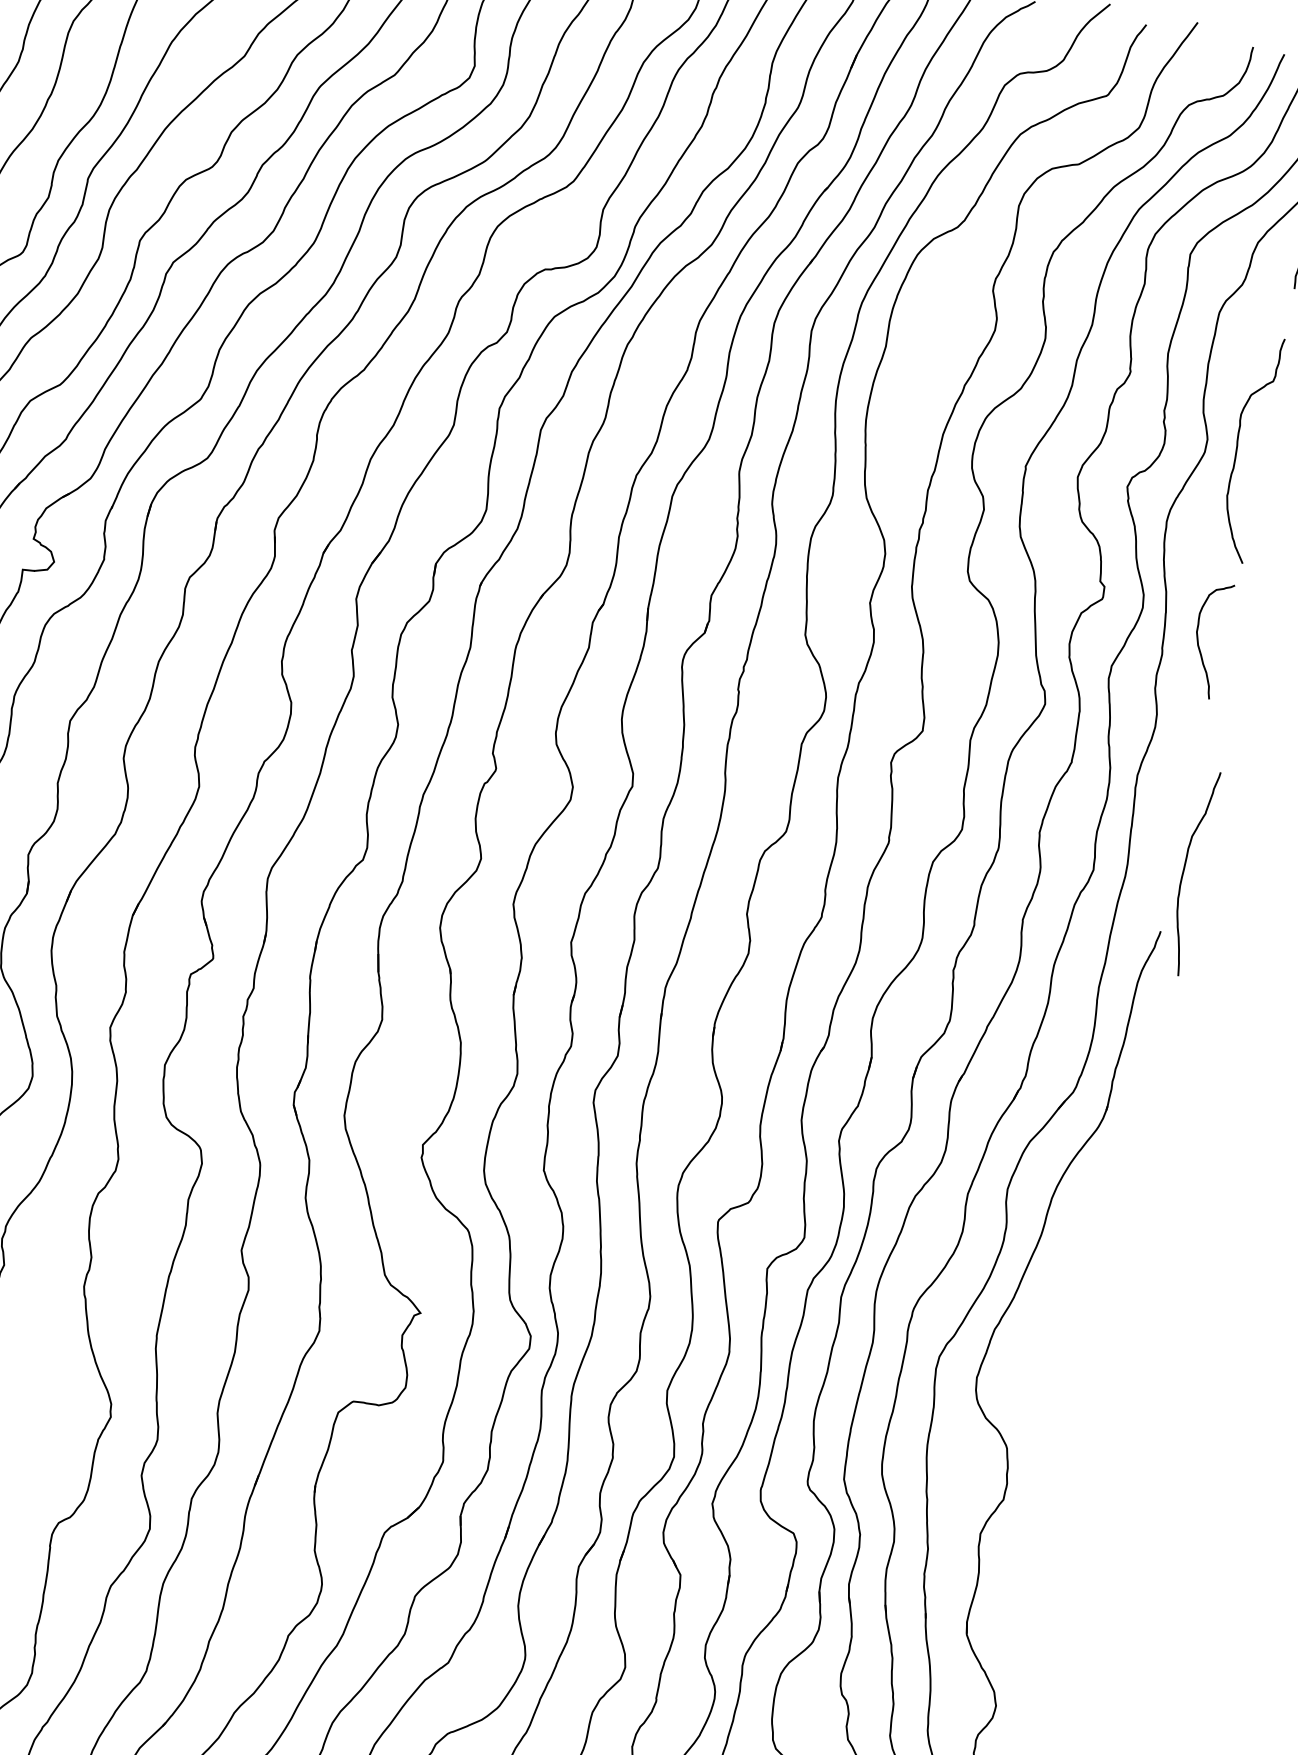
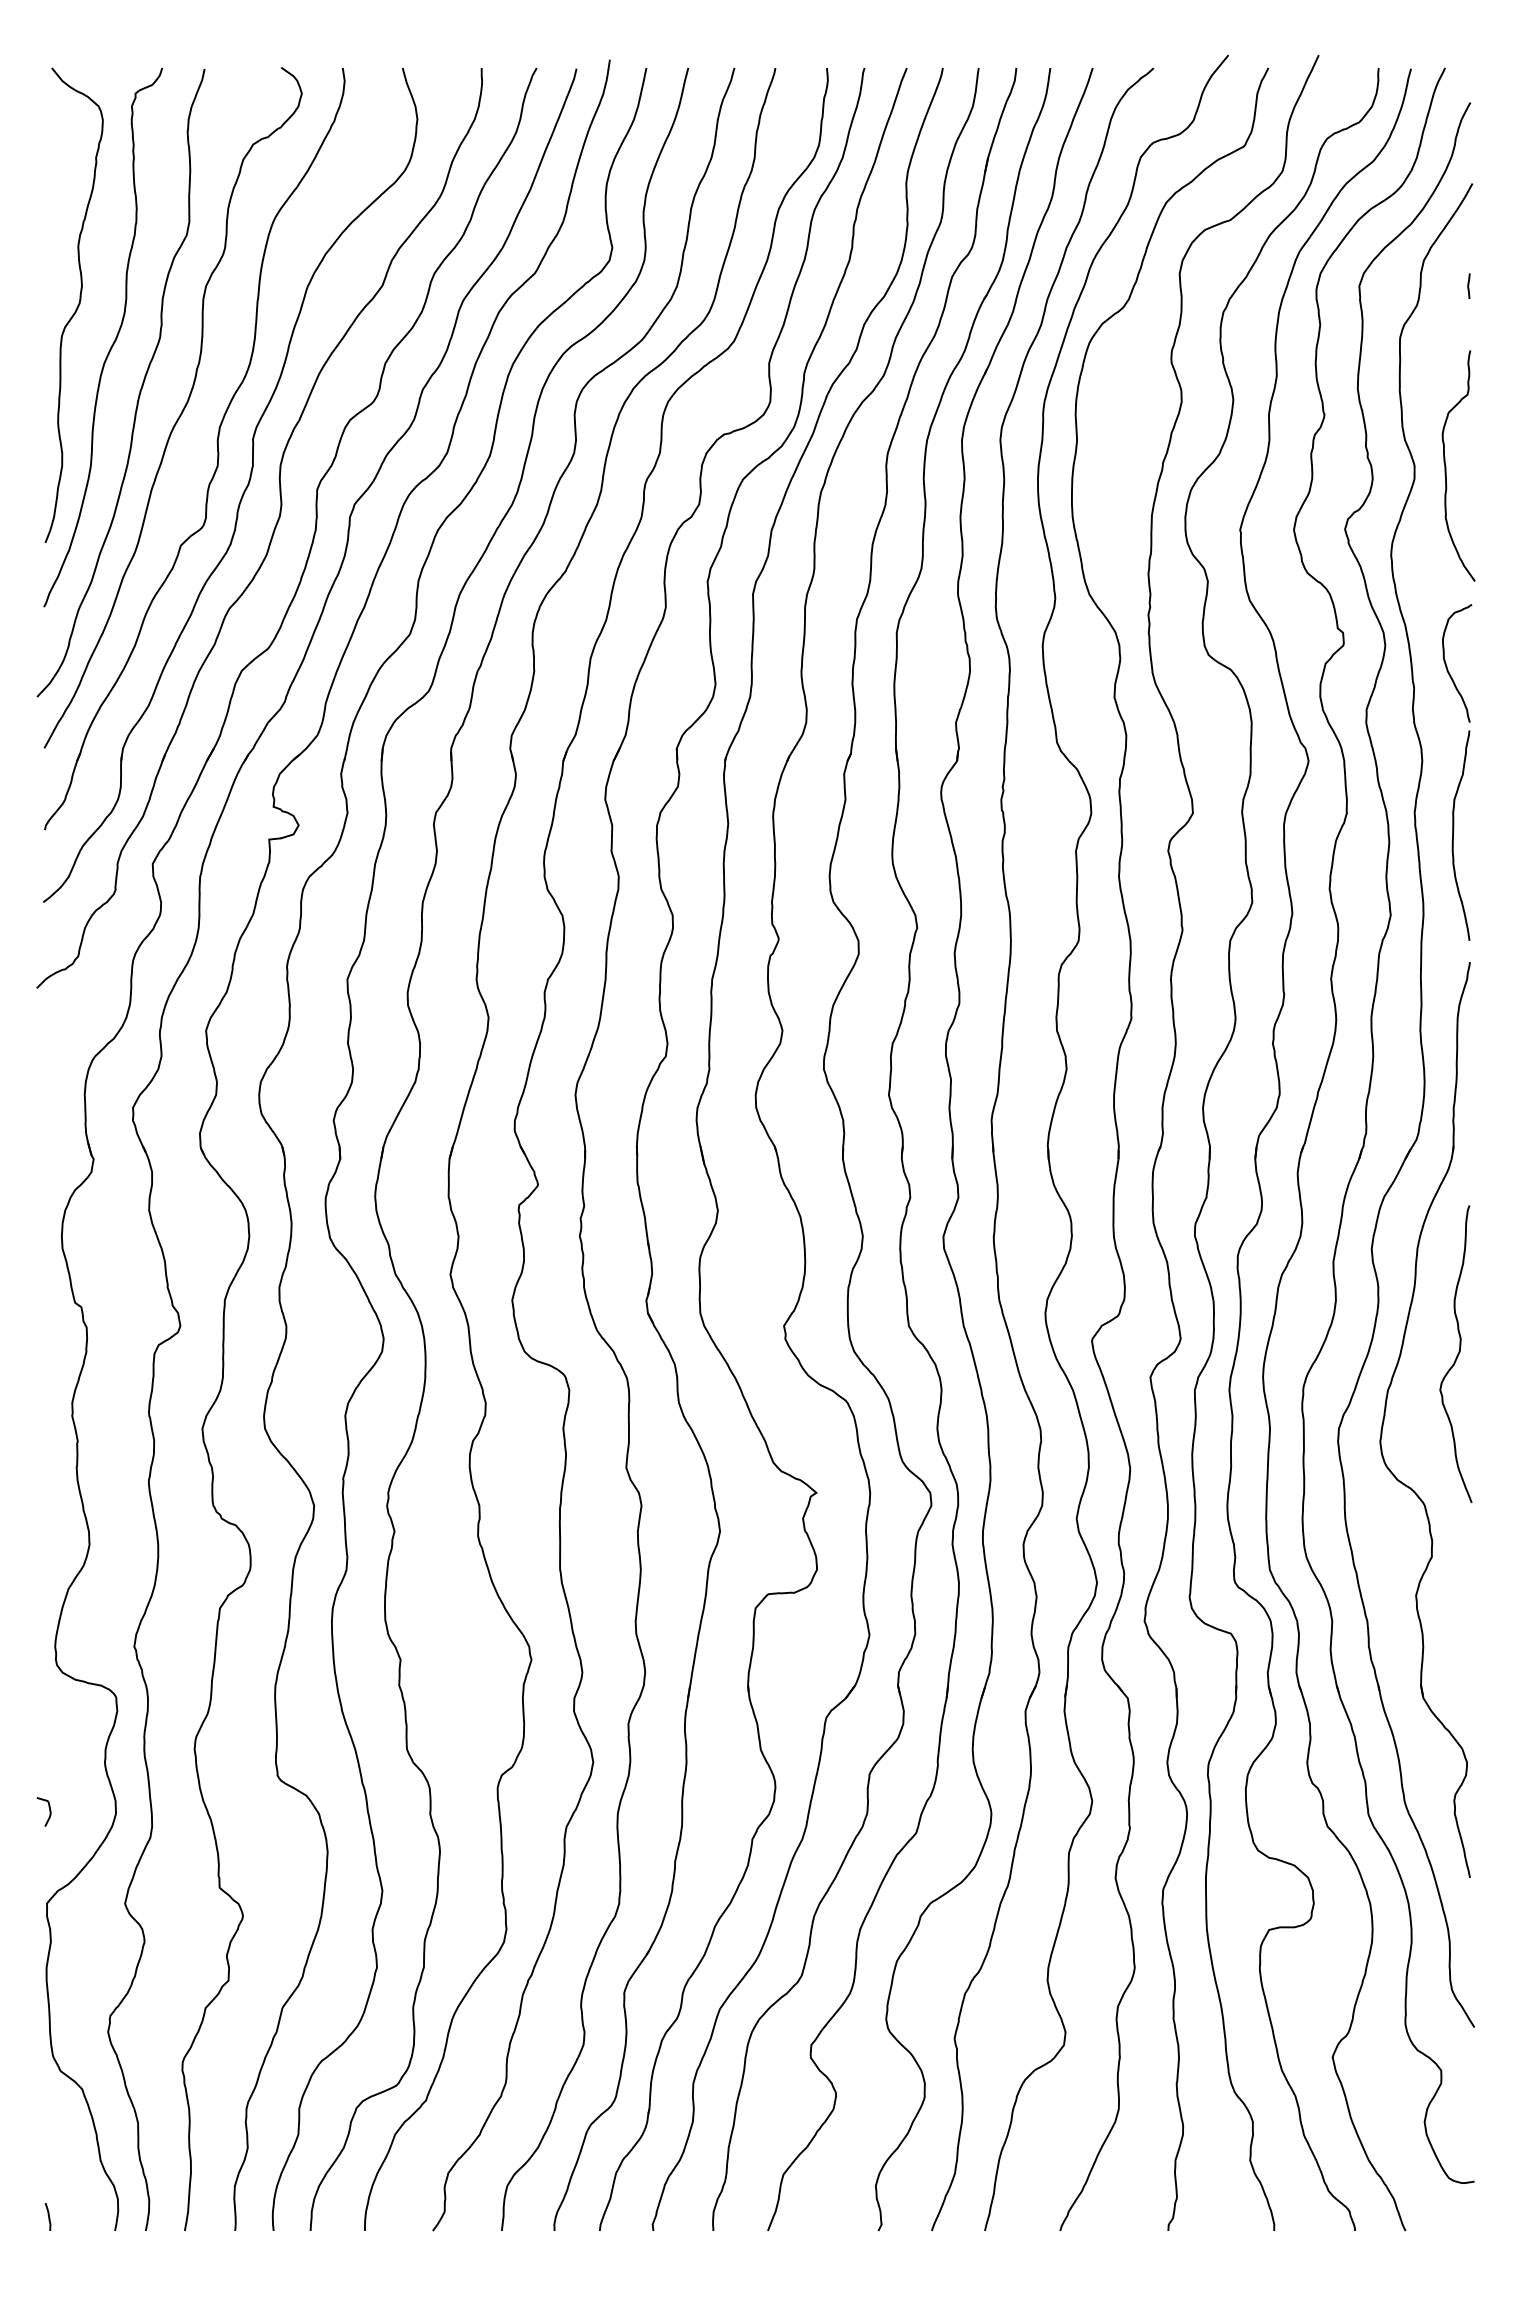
curve: (1184, 870) -> (1453, 835), moved
curve: (1069, 1307) -> (1457, 1353), added

